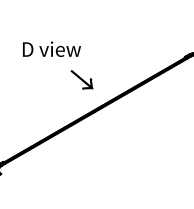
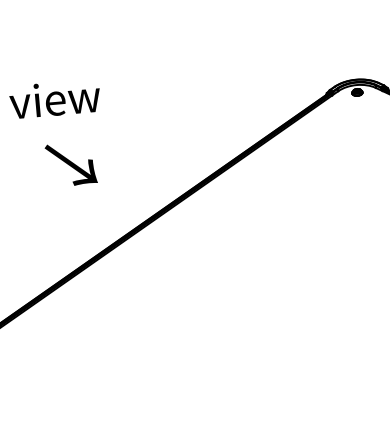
text: (81, 79) -> (70, 163), moved

